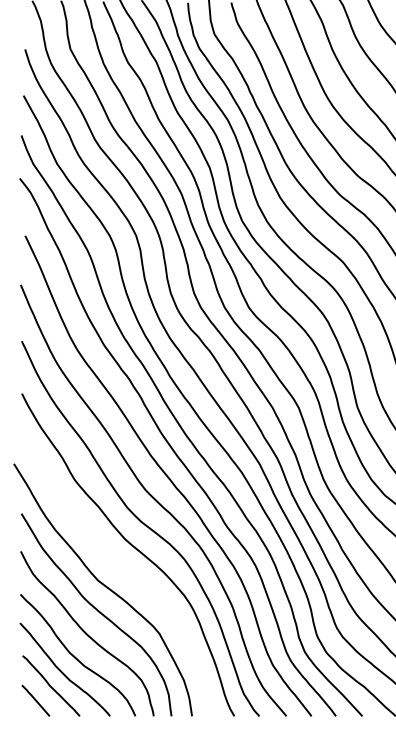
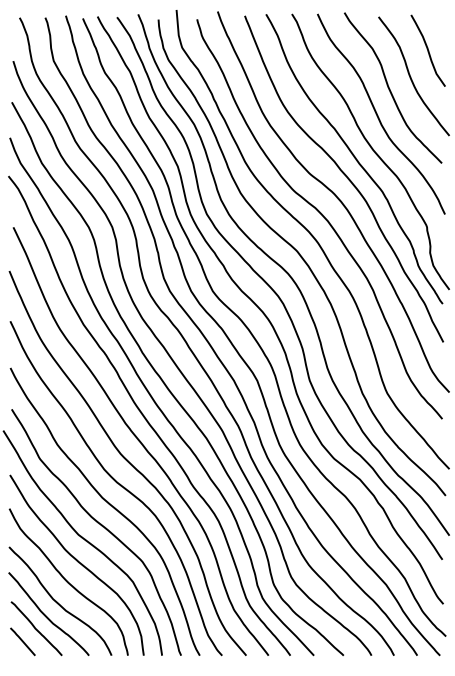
curve: (124, 571) -> (101, 526), added

